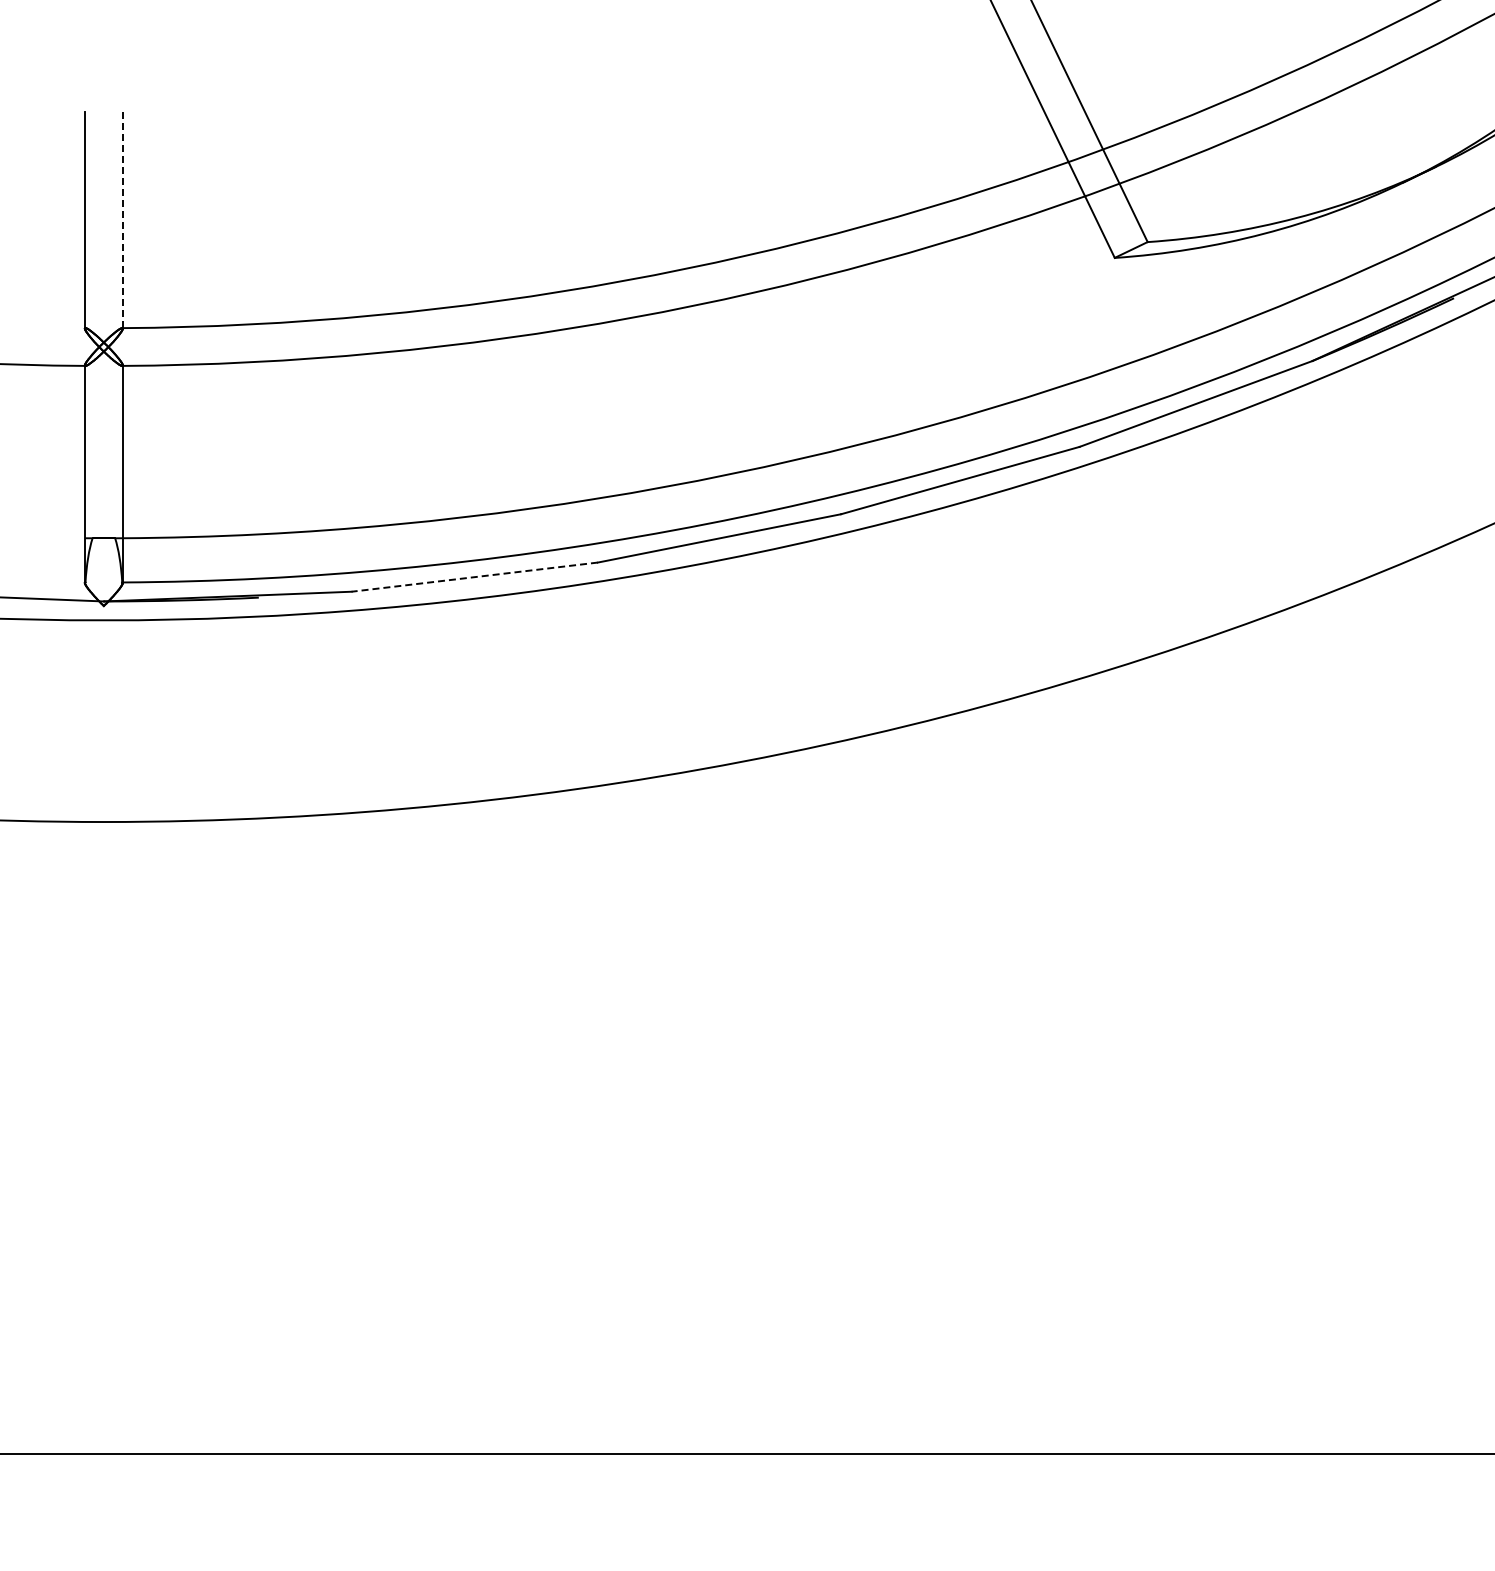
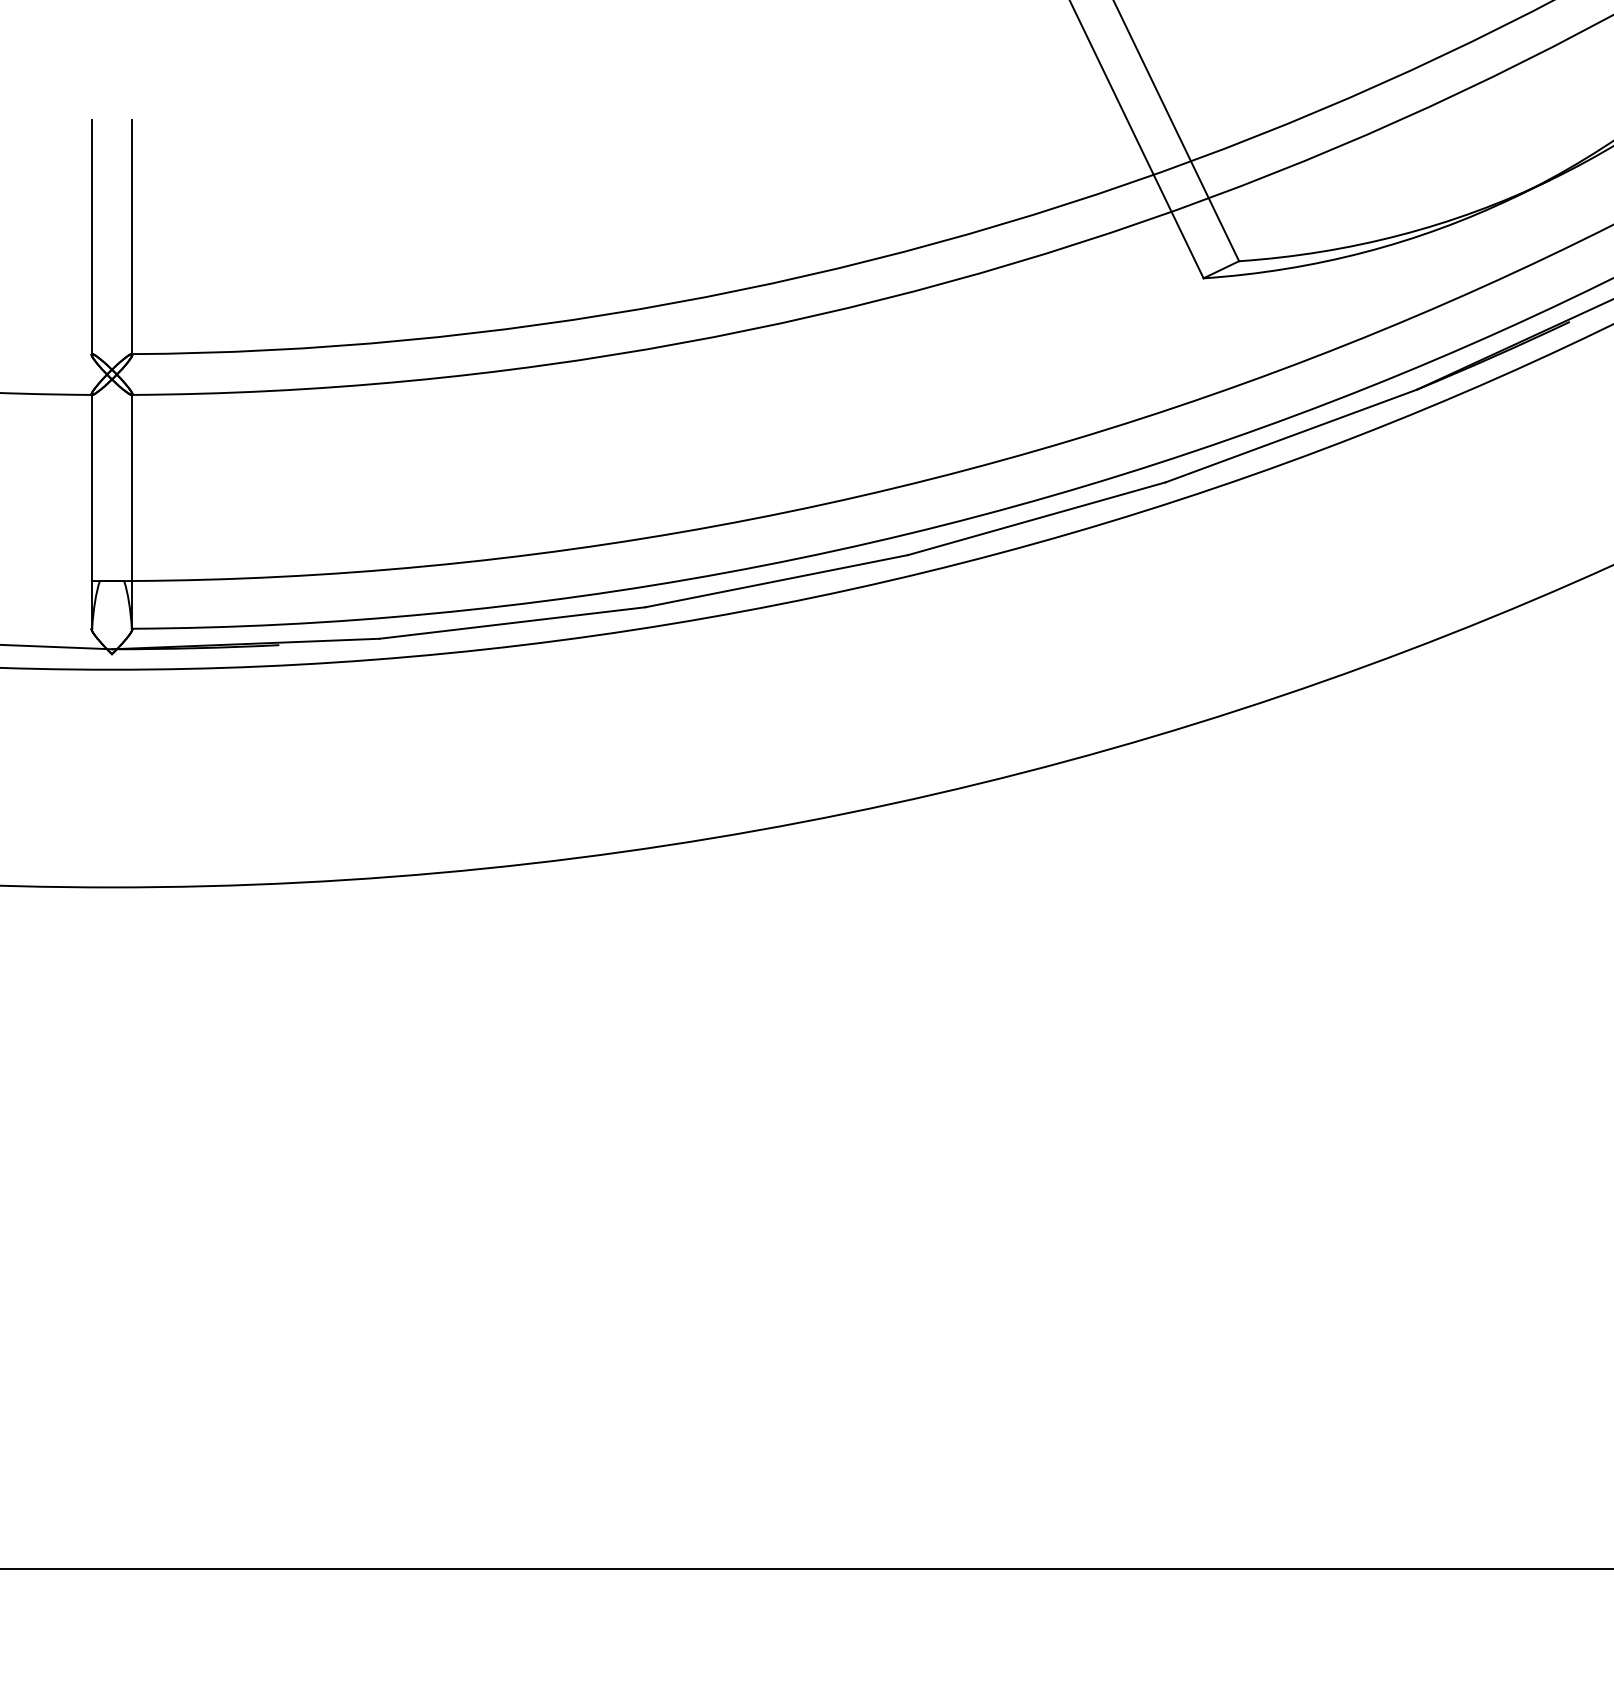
line: (122, 220) -> (132, 237), dashed -> solid
line: (474, 577) -> (512, 623), dashed -> solid

